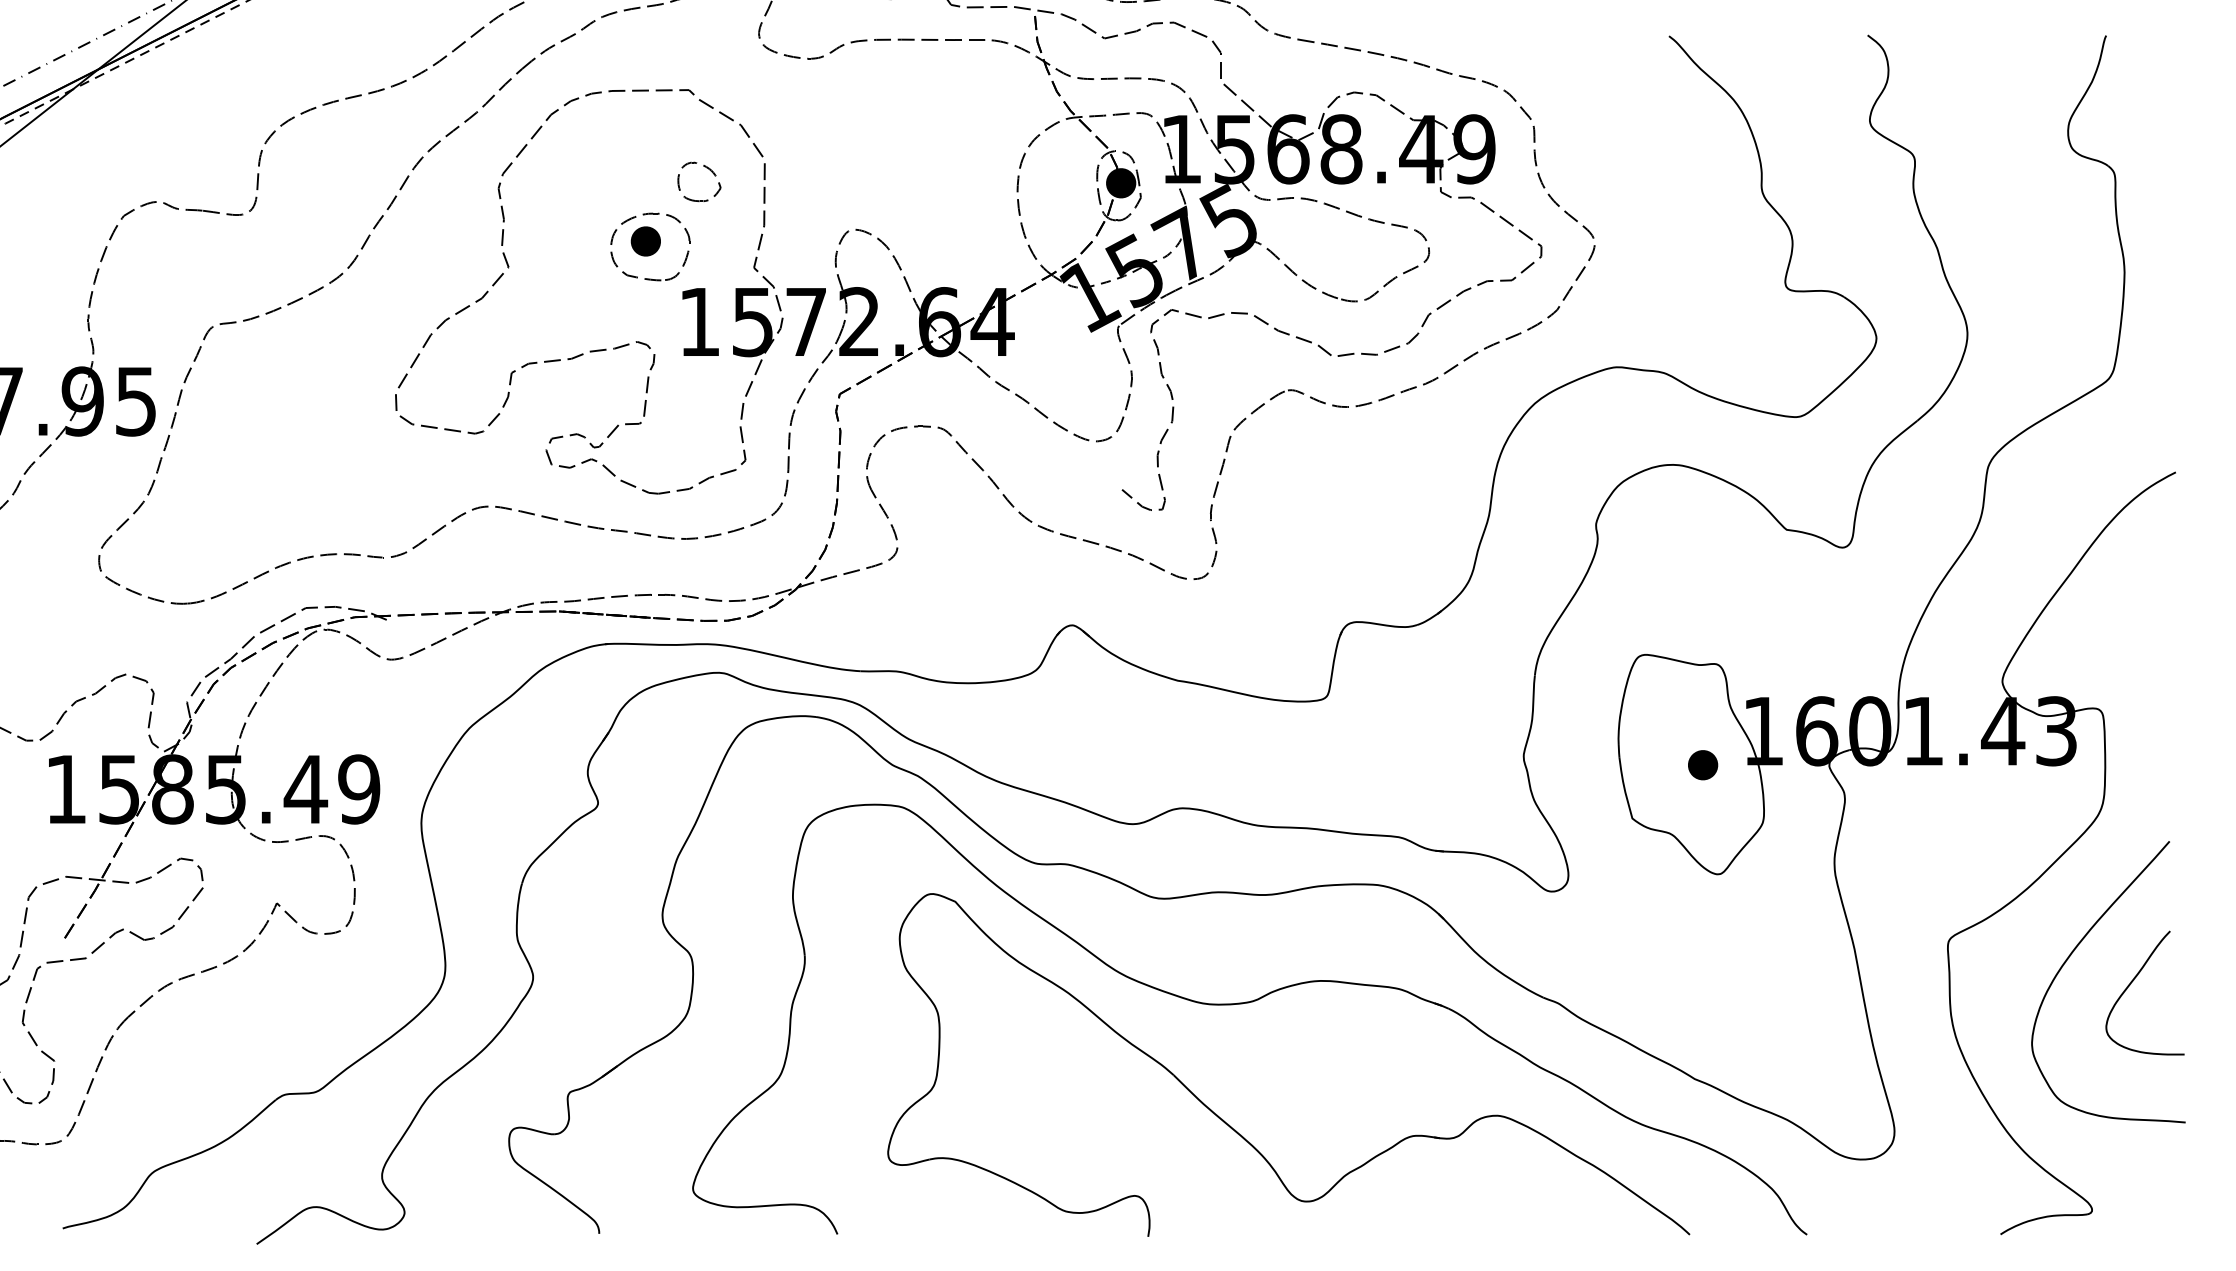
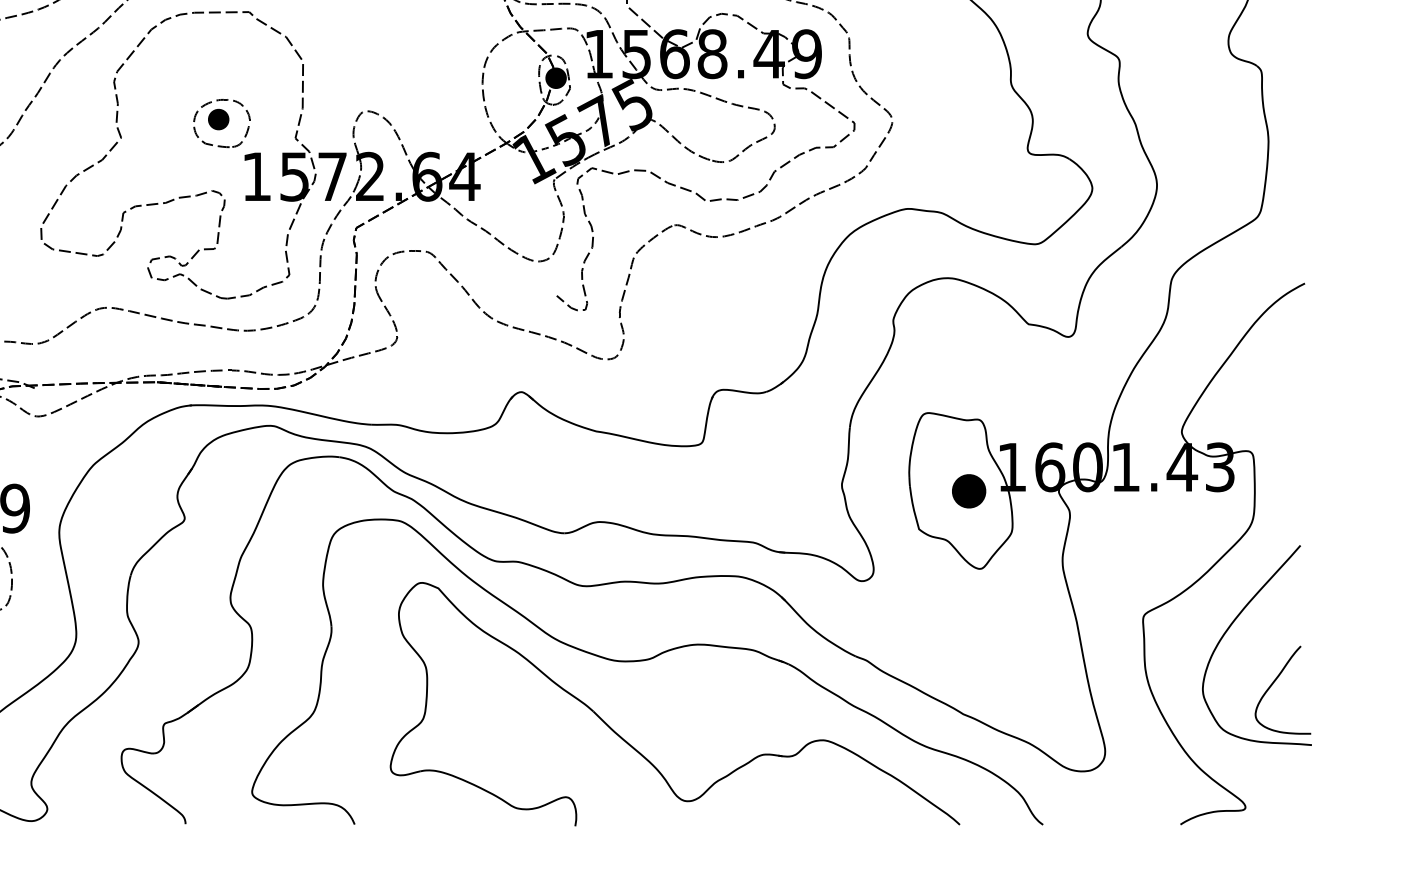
part: (706, 168) -> (261, 67), removed
part: (1703, 765) -> (969, 491), size x1.6
curve: (2133, 981) -> (1274, 681), moved

